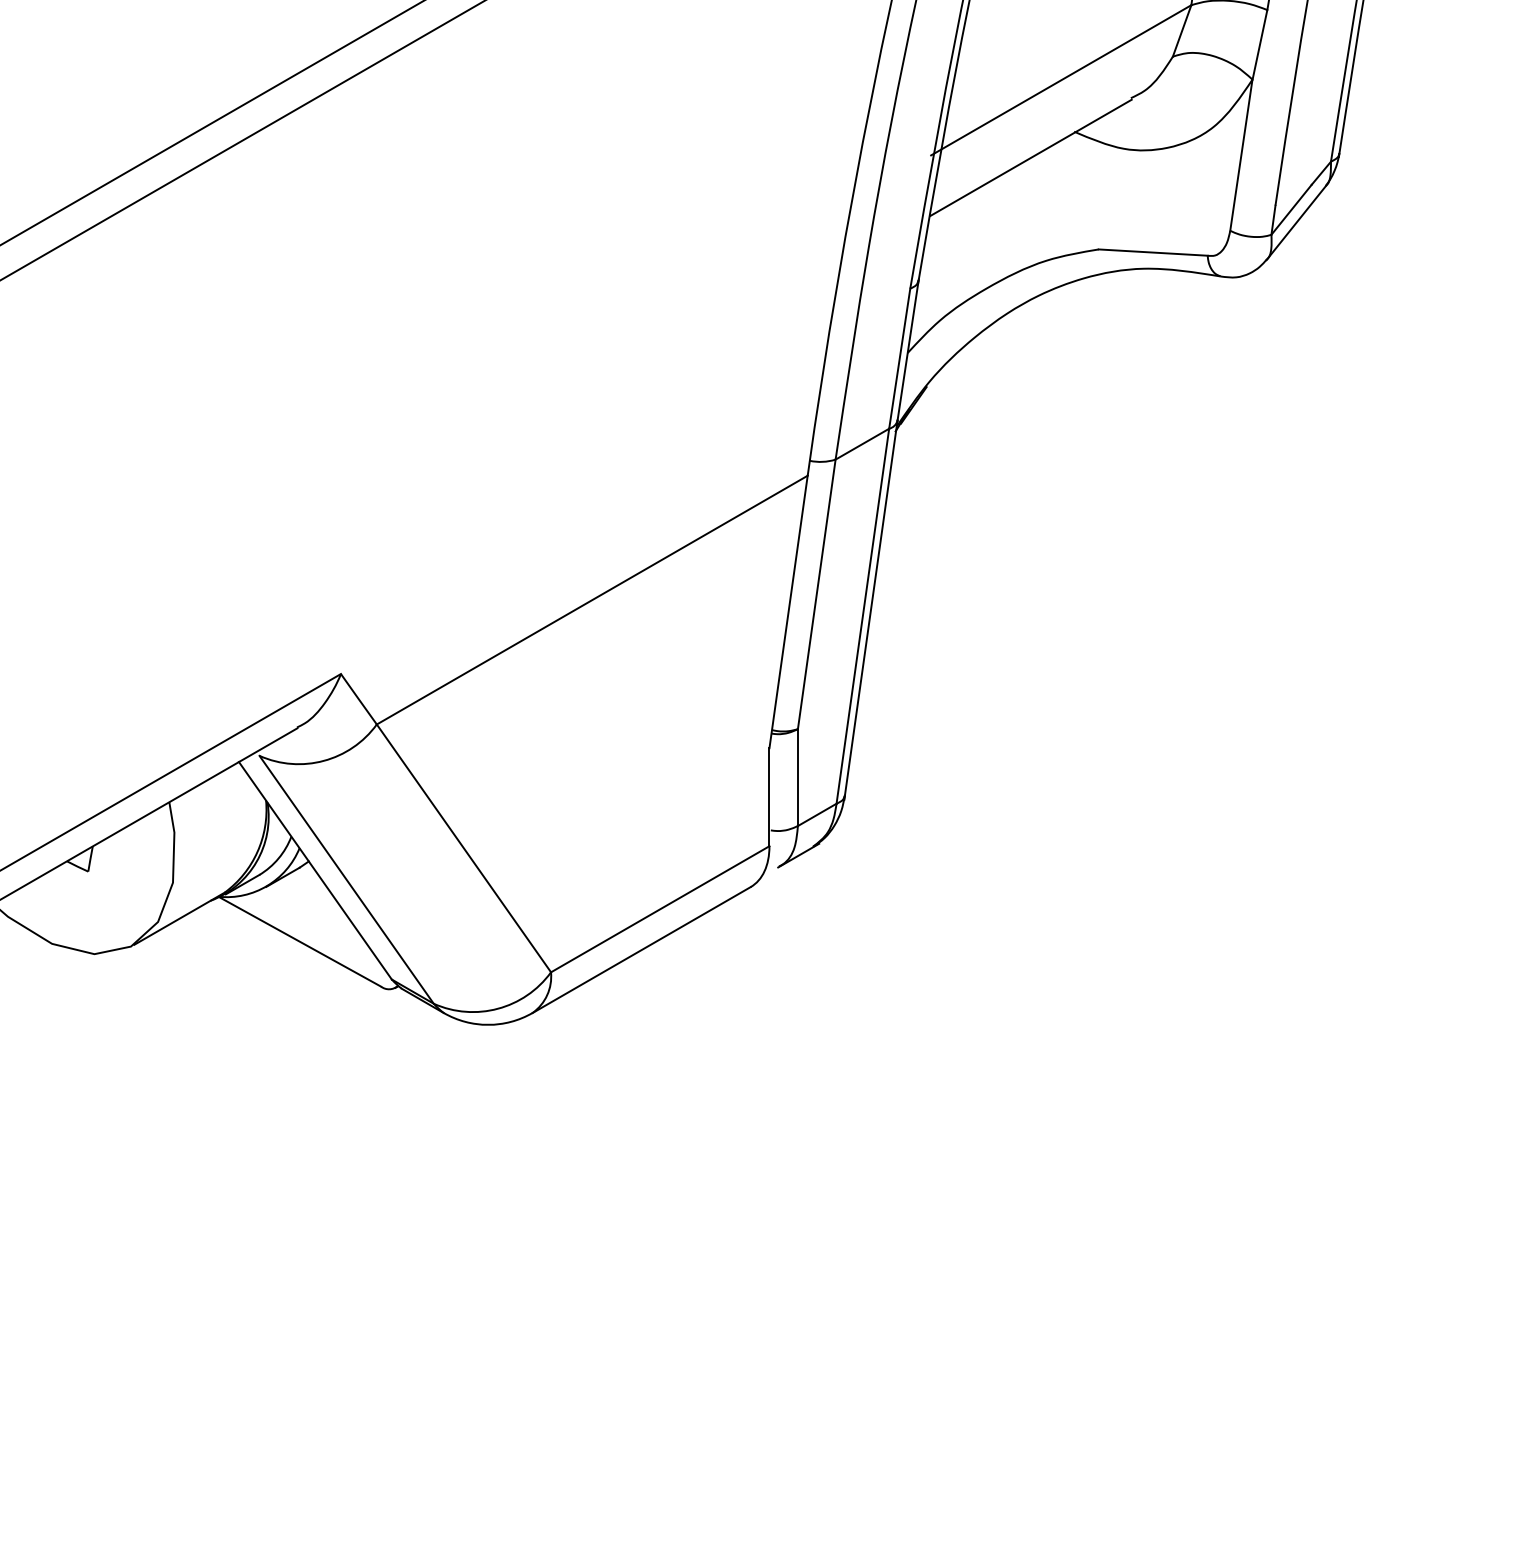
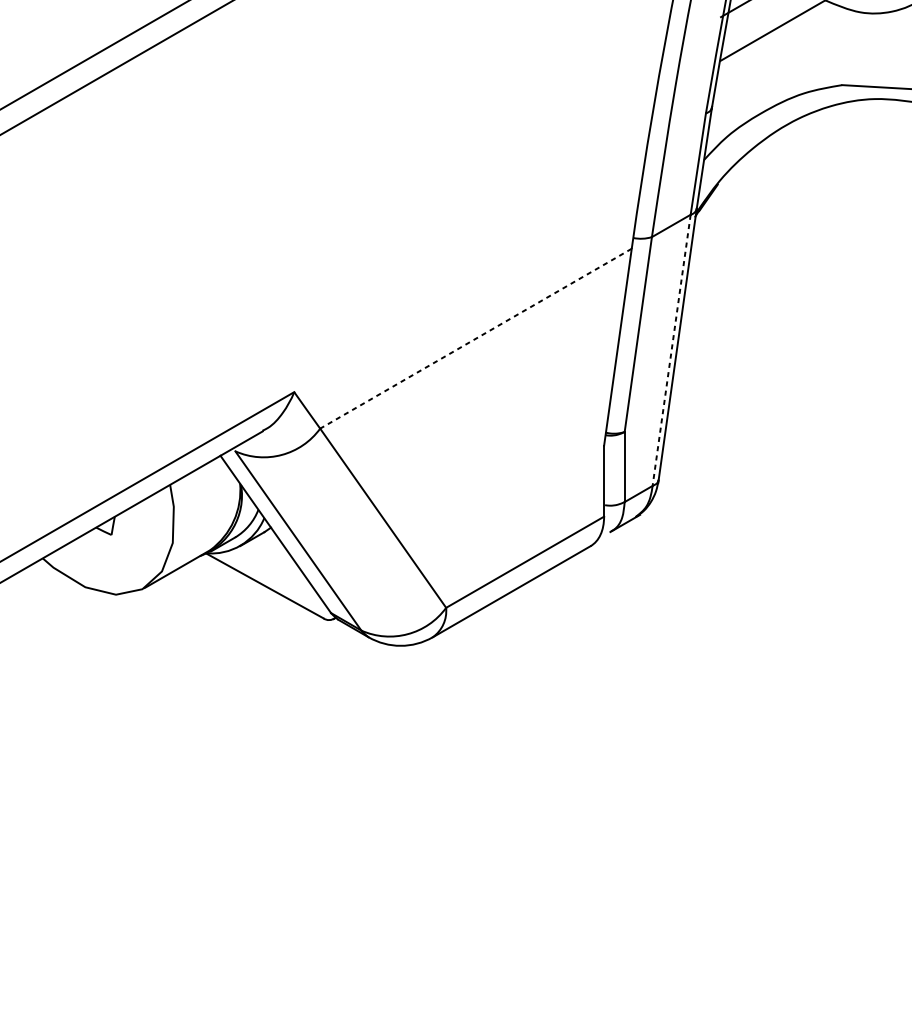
line: (592, 600) -> (476, 338), solid -> dashed
line: (862, 616) -> (671, 350), solid -> dashed

